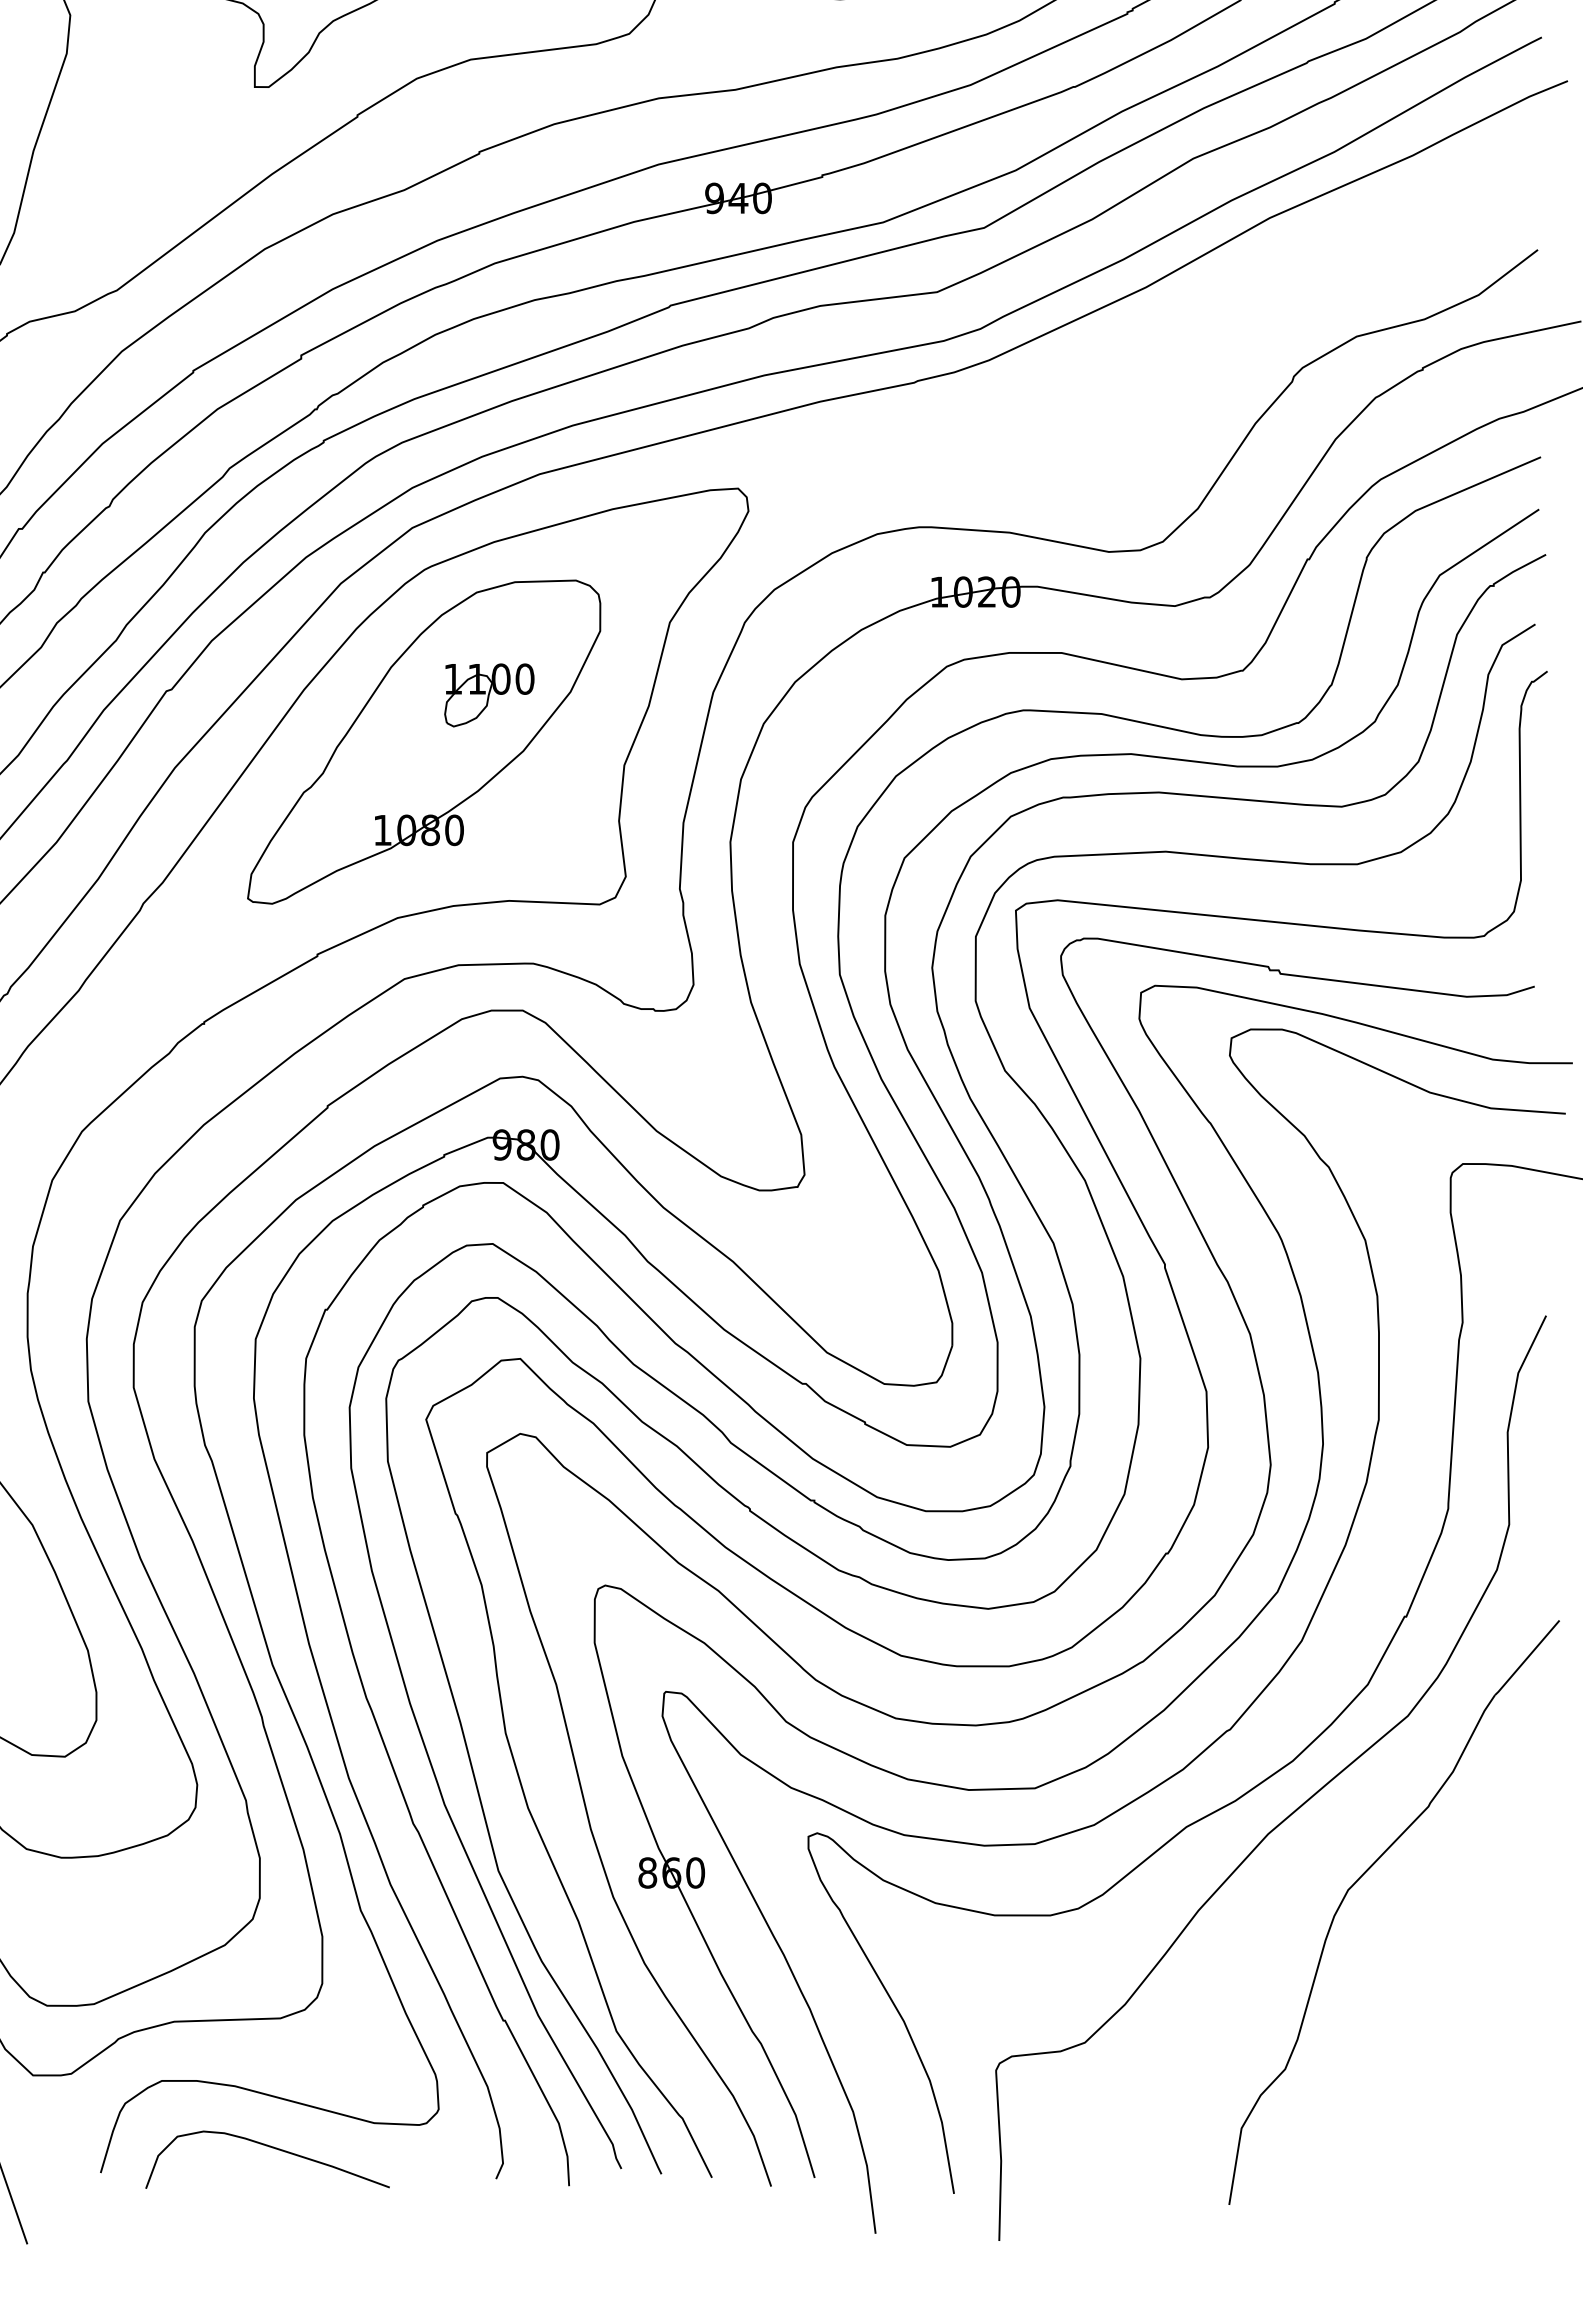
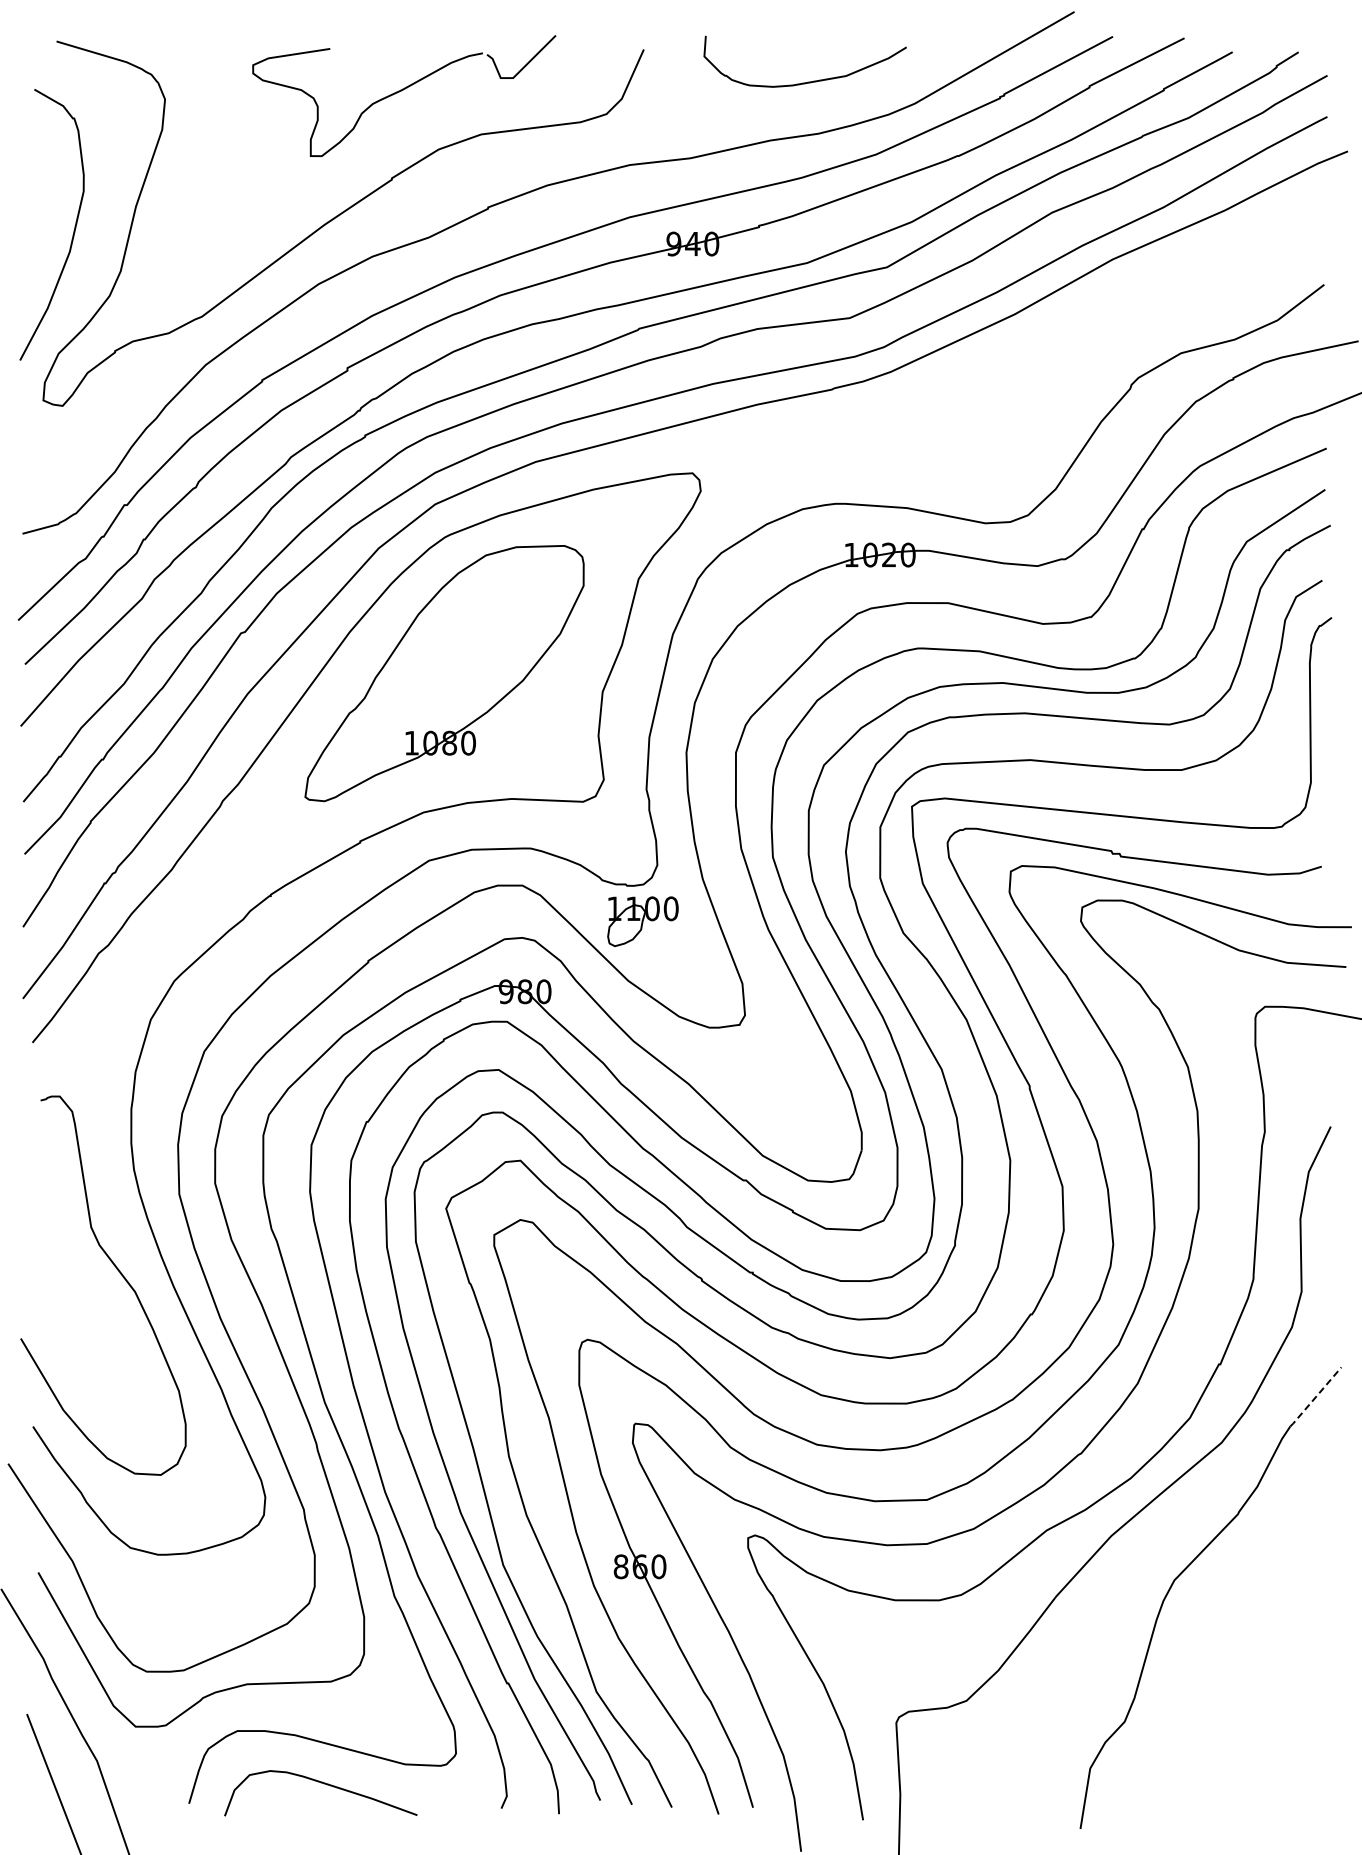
part: (488, 695) -> (642, 921), moved
line: (1526, 1658) -> (1315, 1397), solid -> dashed

